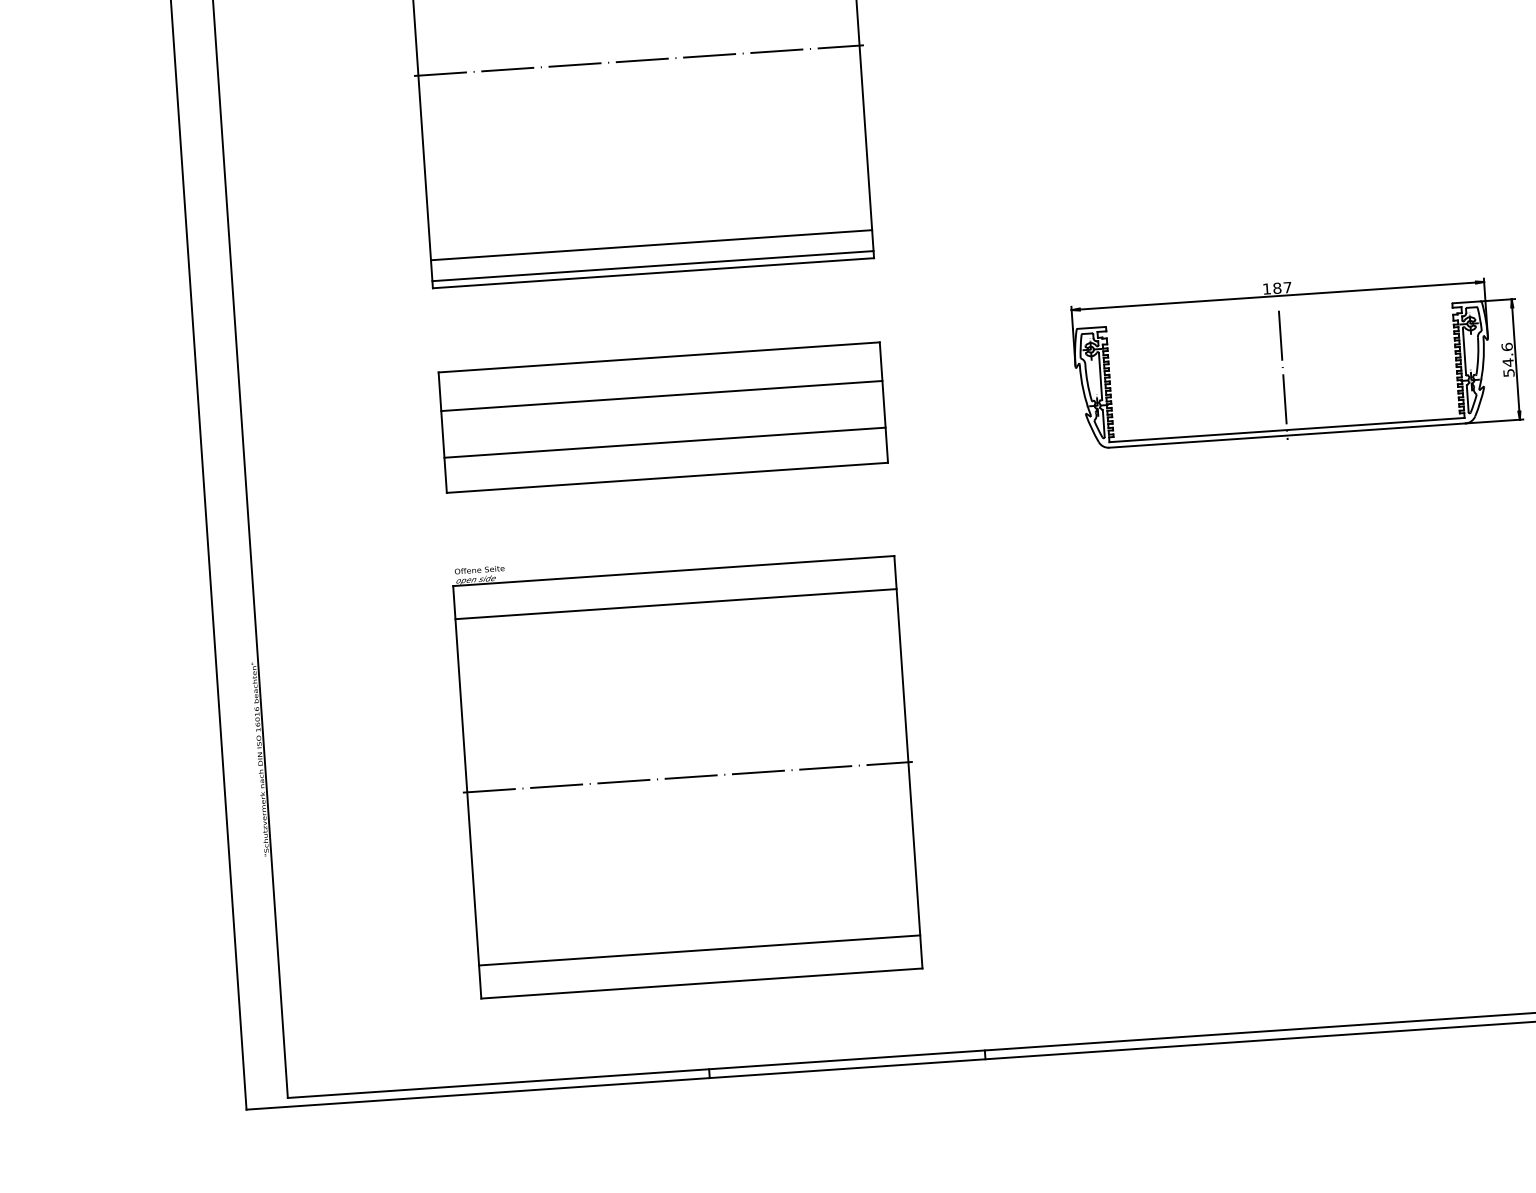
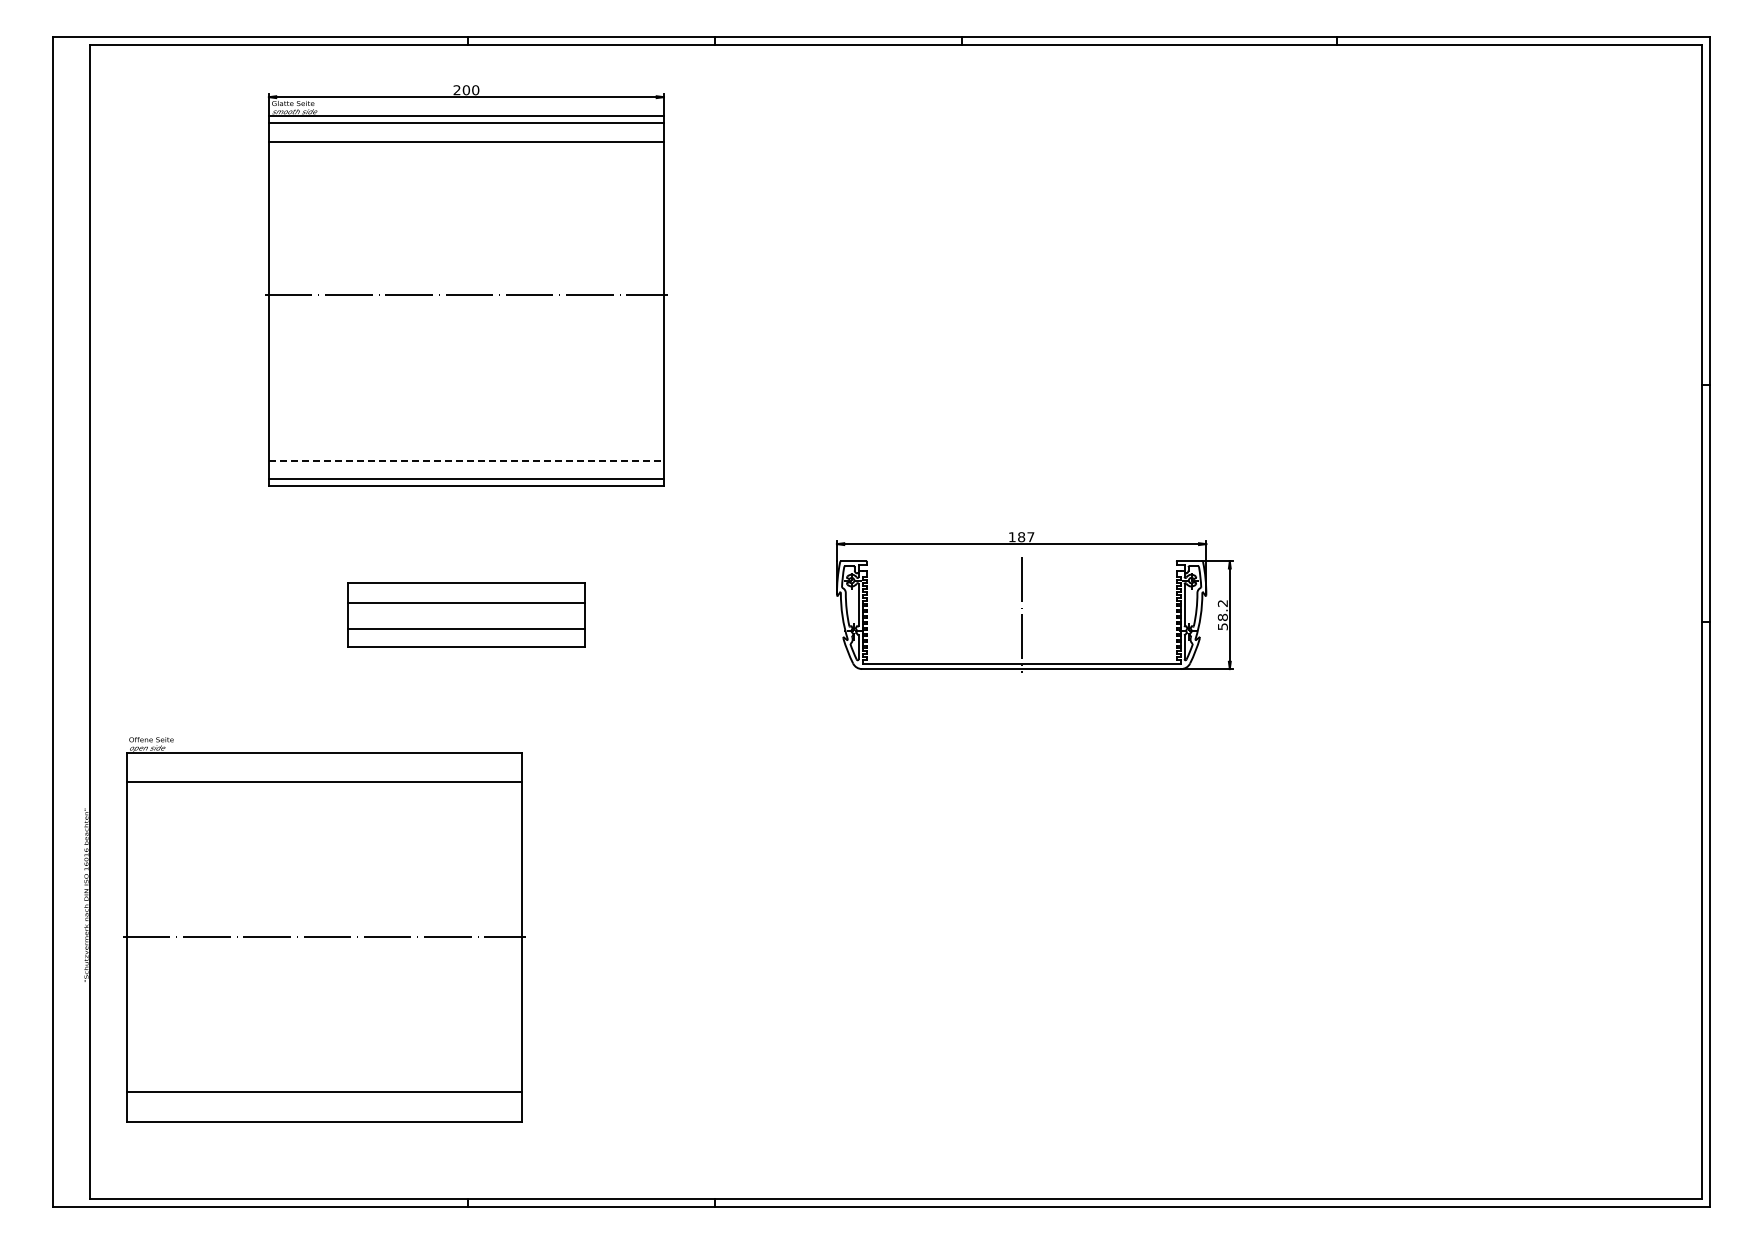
line: (651, 244) -> (466, 460), solid -> dashed
text: (1507, 354) -> (1222, 610), 54.6 -> 58.2
part: (663, 416) -> (466, 614), size x0.6
part: (687, 768) -> (324, 929), moved

